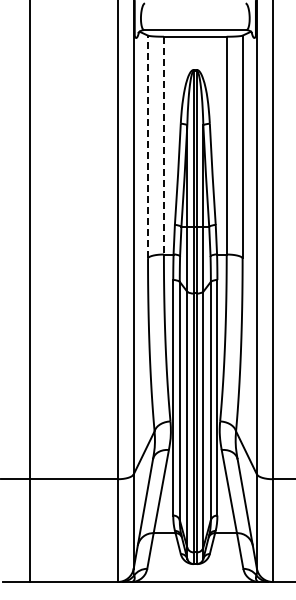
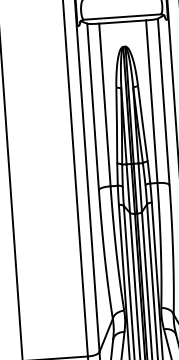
line: (163, 145) -> (104, 104), dashed -> solid
line: (148, 146) -> (93, 106), dashed -> solid

